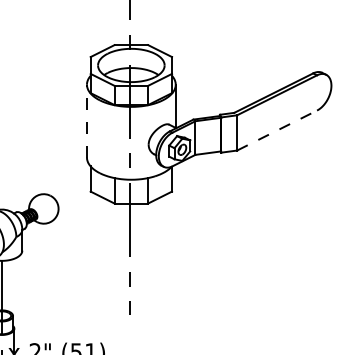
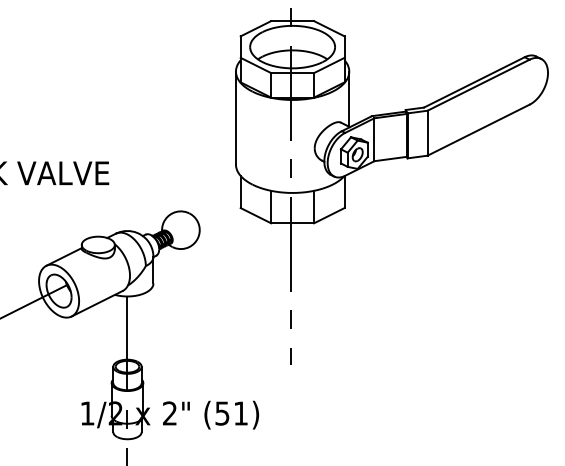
line: (86, 120) -> (235, 117), dashed -> solid
line: (277, 130) -> (479, 129), dashed -> solid

